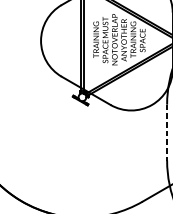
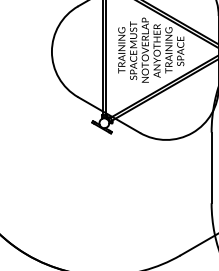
line: (167, 133) -> (211, 168), dashed -> solid

